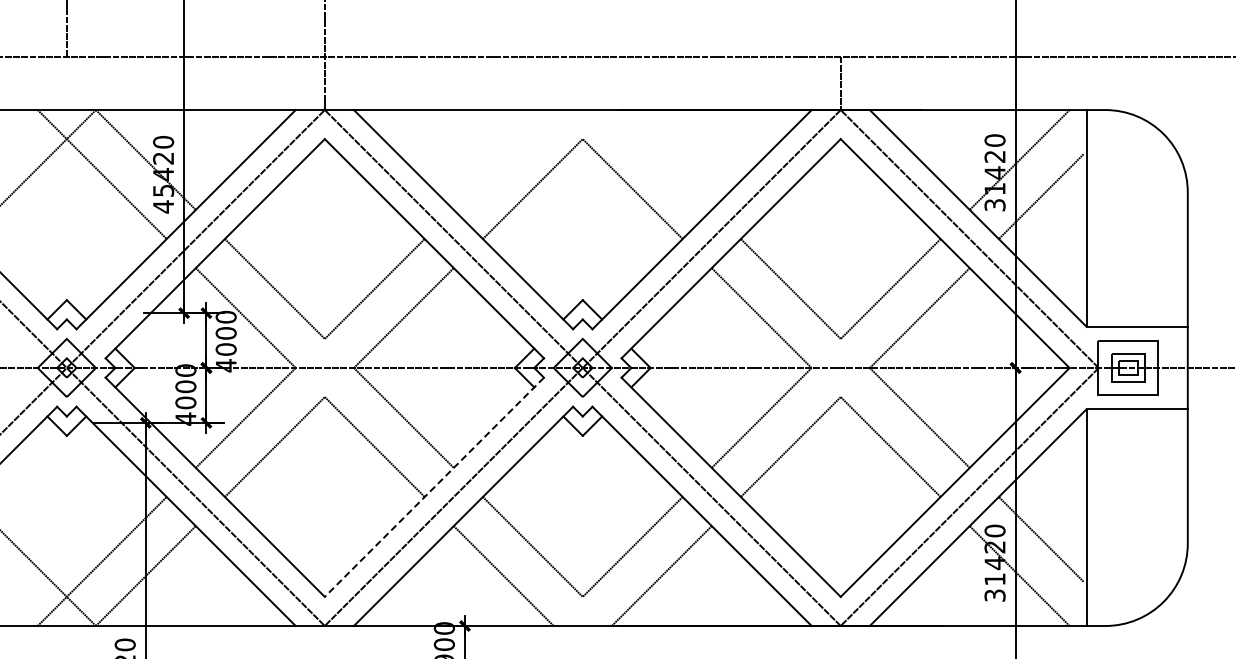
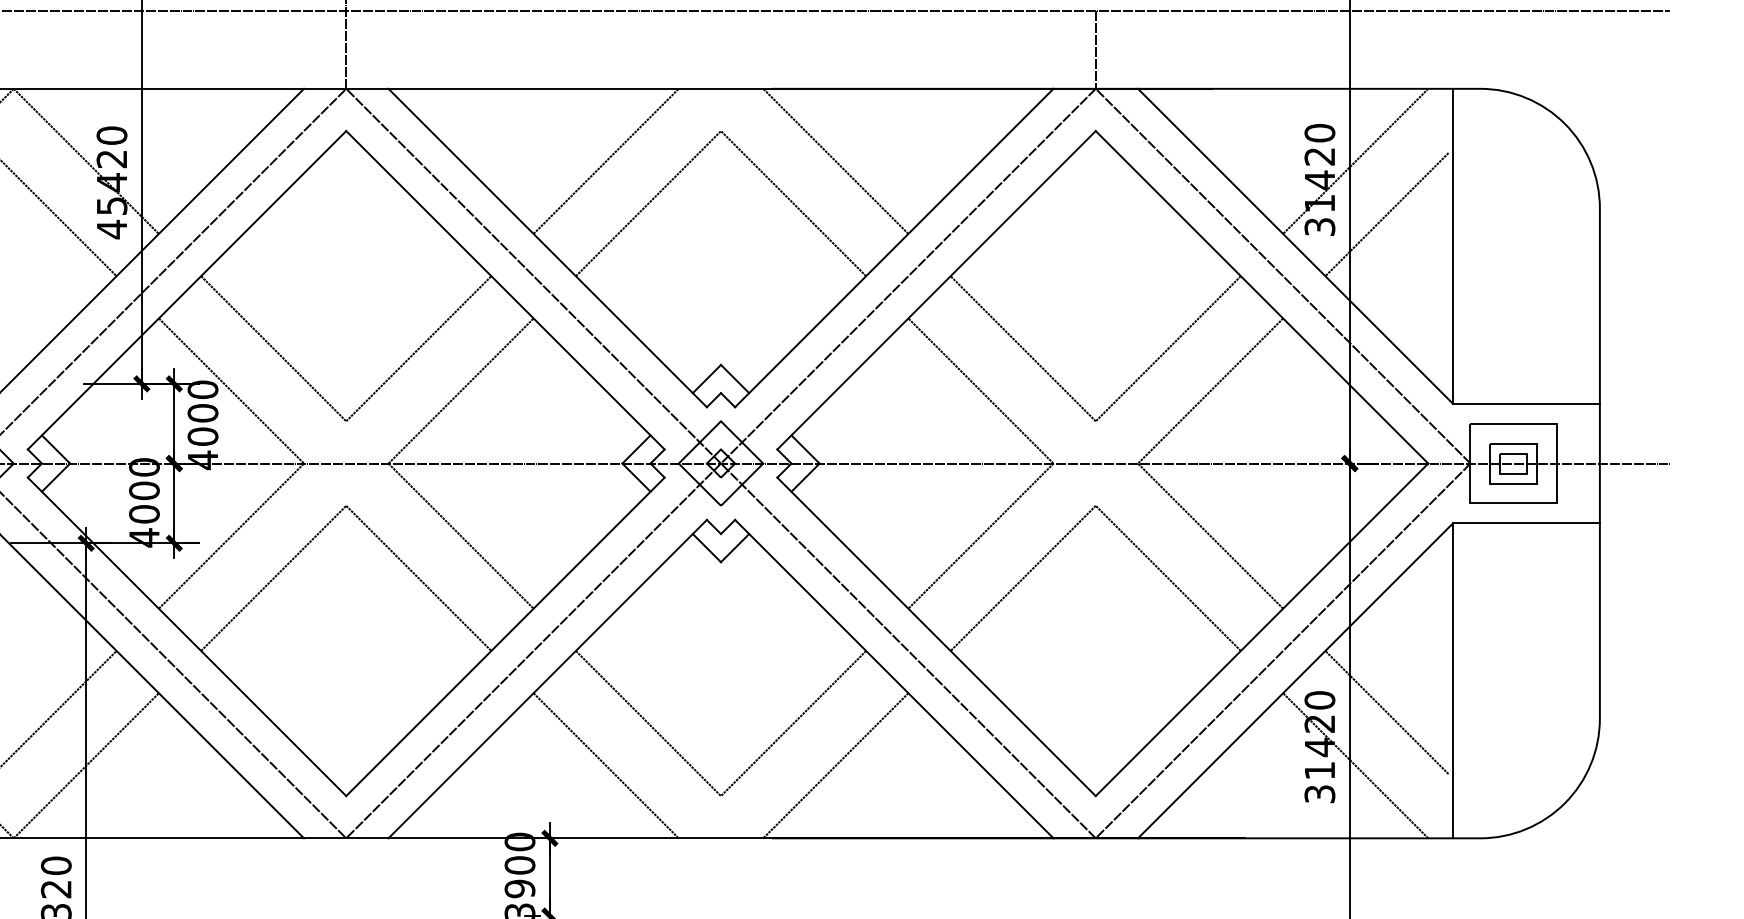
line: (503, 159) -> (605, 160), added
line: (661, 159) -> (835, 160), added
line: (434, 487) -> (505, 637), dashed -> solid

